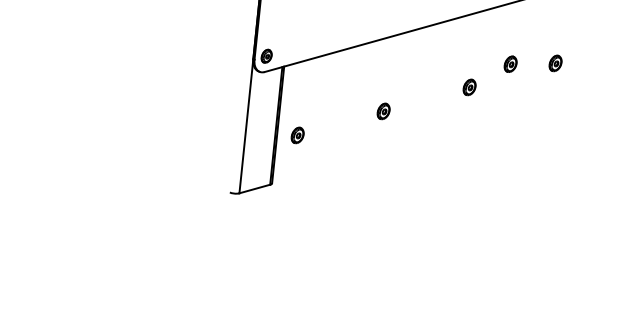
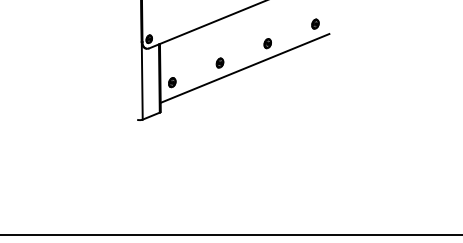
part: (510, 64) -> (289, 27), removed
line: (424, 125) -> (244, 68), added

